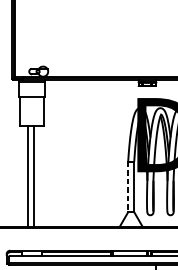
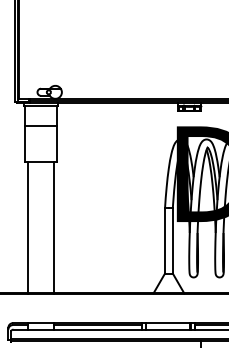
line: (28, 176) -> (54, 227), moved
line: (33, 176) -> (28, 227), moved
line: (128, 187) -> (165, 241), dashed -> solid

